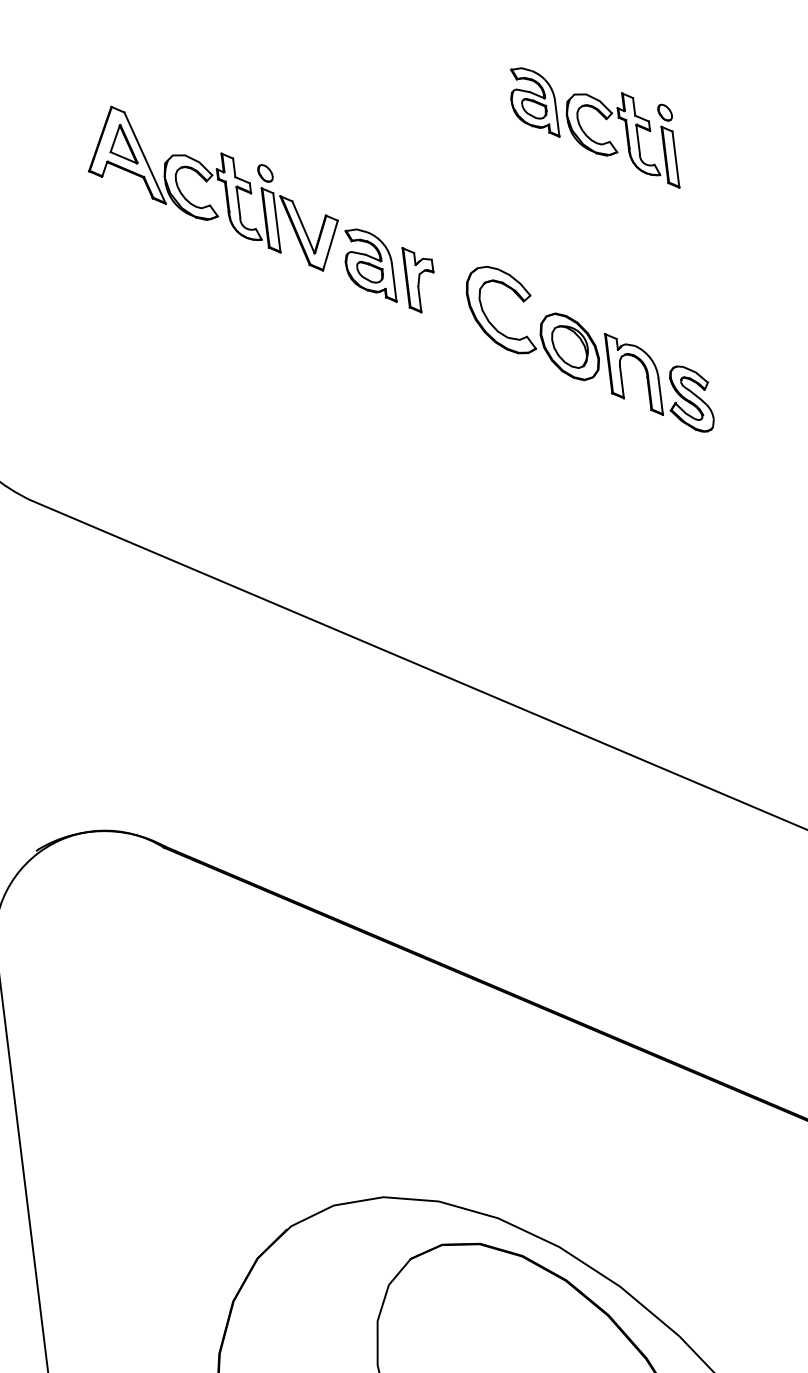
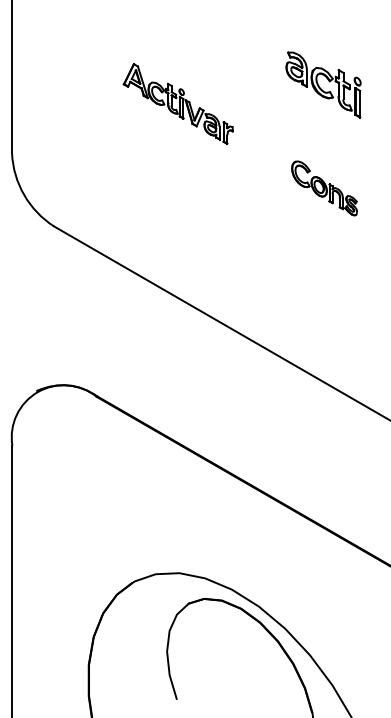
part: (593, 127) -> (323, 84), moved
part: (260, 209) -> (178, 103), size x0.7
part: (589, 350) -> (324, 188), size x0.6

